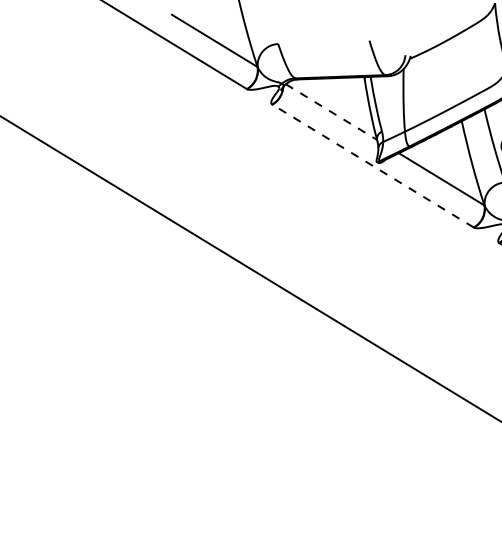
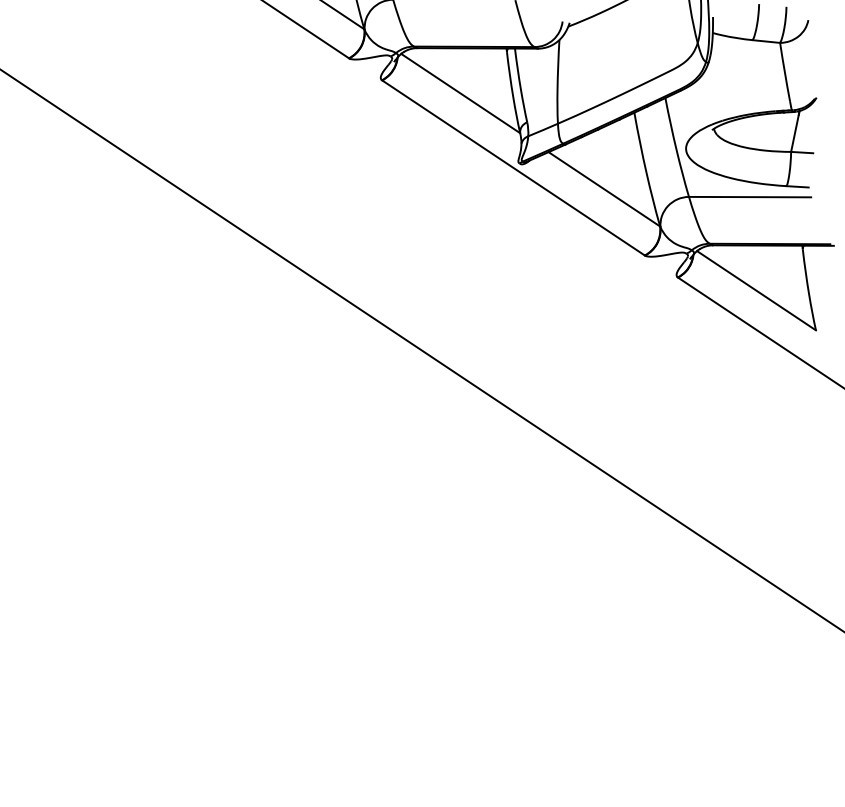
line: (332, 112) -> (461, 93), dashed -> solid
line: (373, 165) -> (513, 167), dashed -> solid

